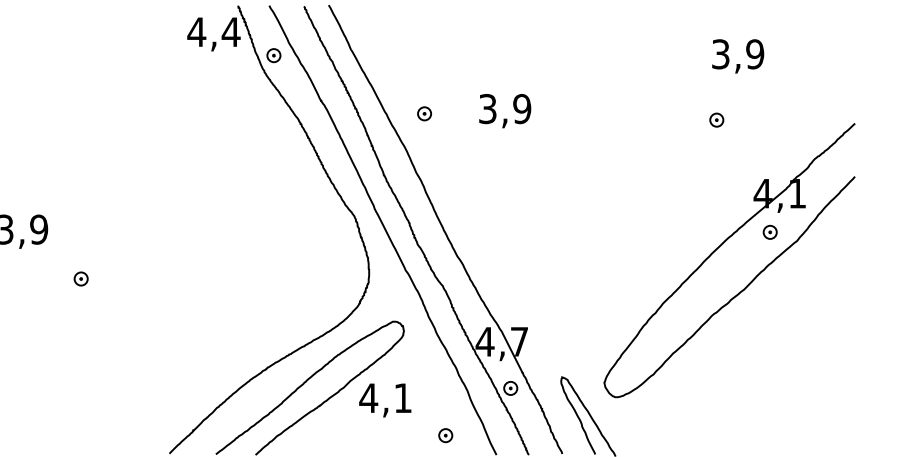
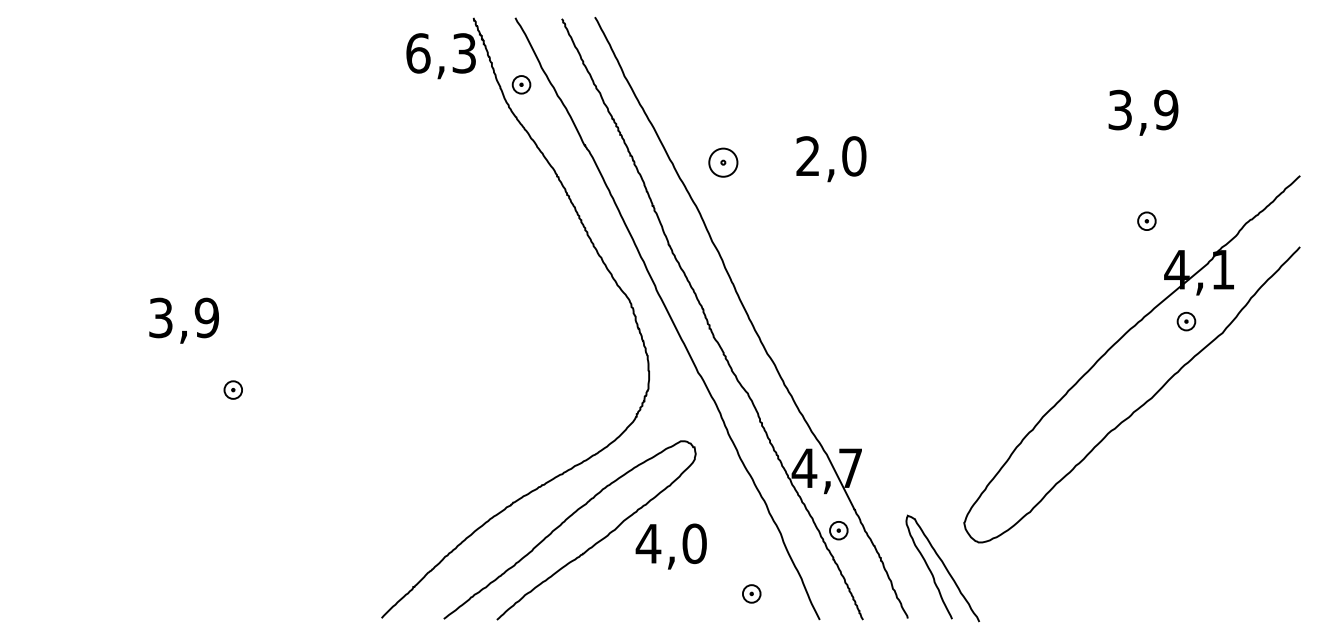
text: (214, 32) -> (441, 53), 4,4 -> 6,3
text: (738, 56) -> (1143, 112), moved
text: (505, 109) -> (831, 156), 3,9 -> 2,0
part: (424, 113) -> (723, 162), size x1.6
part: (716, 119) -> (1146, 220), moved
part: (80, 278) -> (232, 389), moved
text: (403, 397) -> (694, 543), 4,1 -> 4,0

